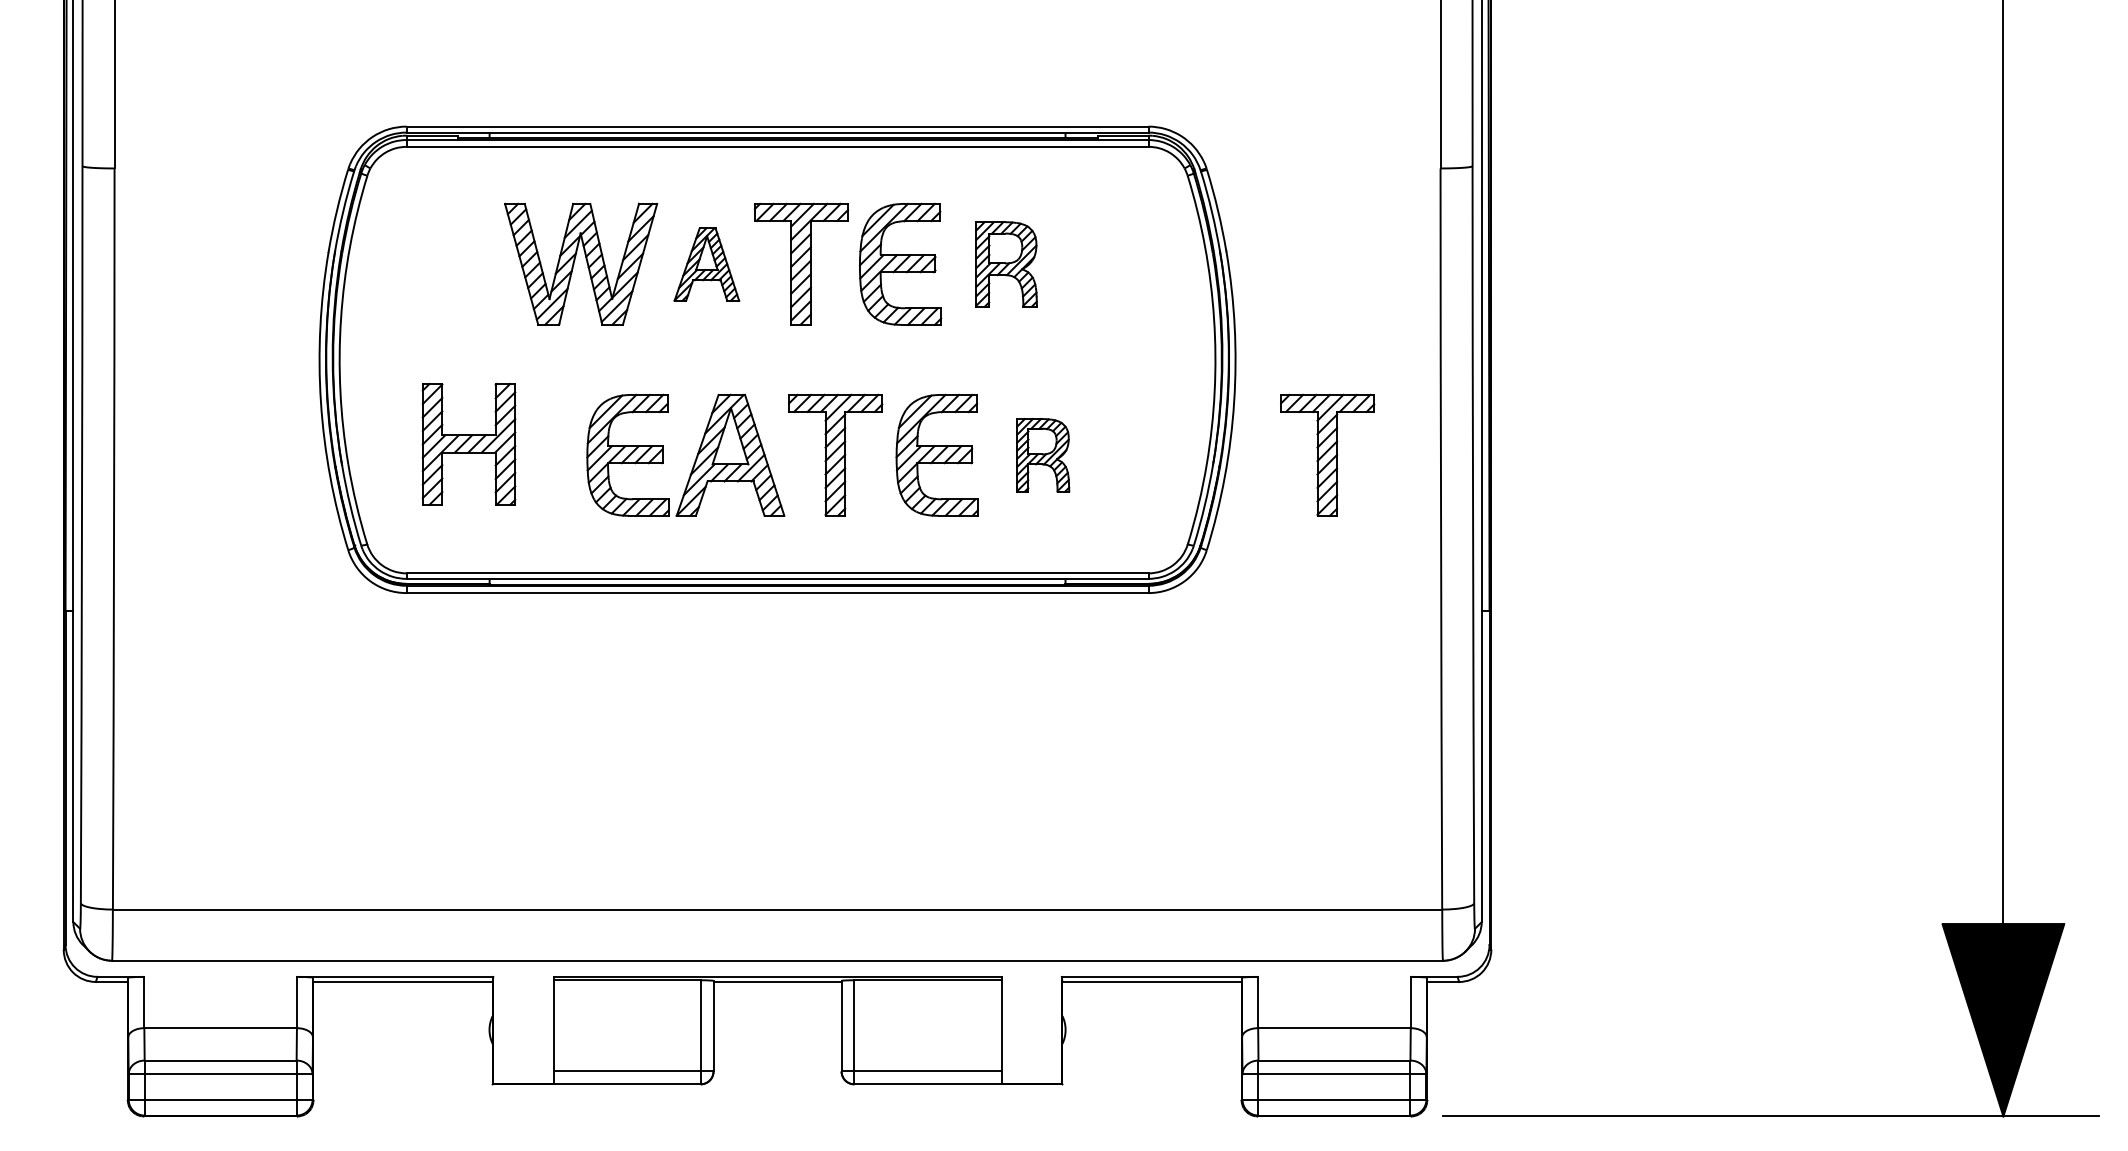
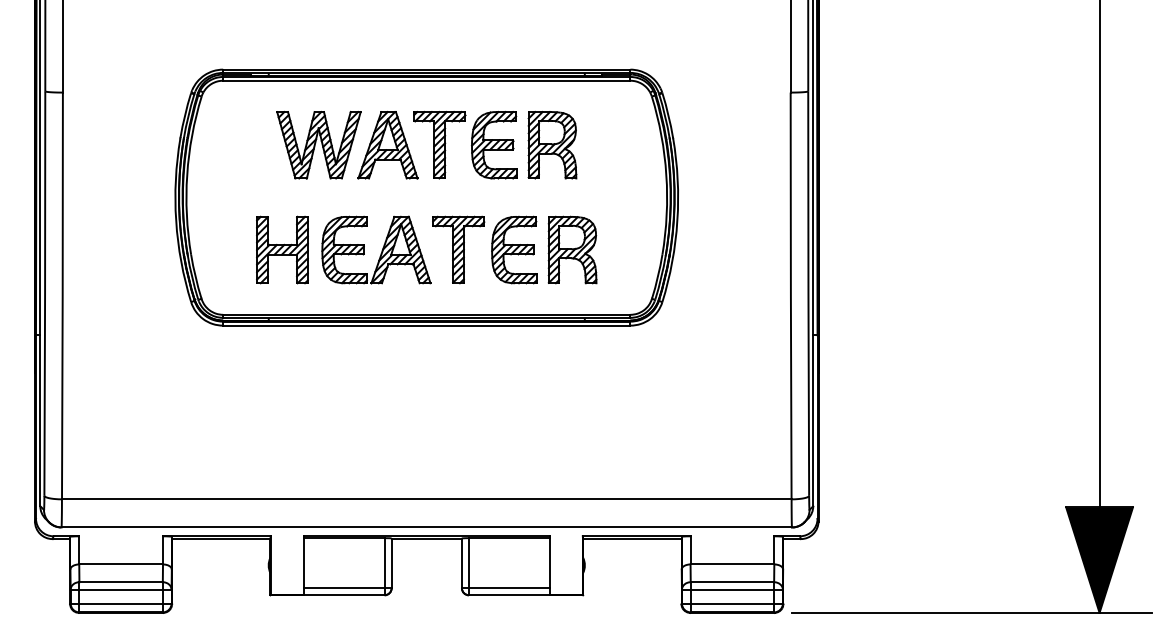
part: (705, 264) -> (387, 145), size x1.67
part: (1006, 264) -> (552, 145), size x1.43
part: (469, 443) -> (282, 249), moved
part: (1043, 454) -> (572, 249), size x1.67
part: (1327, 454) -> (728, 249), removed

